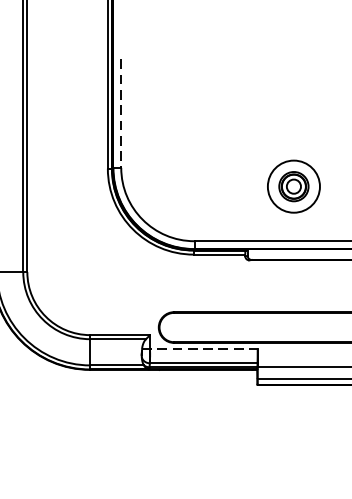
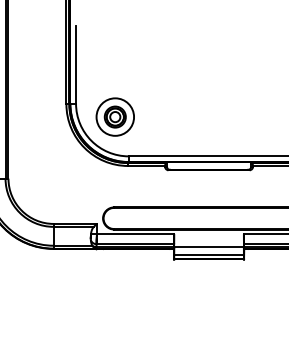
line: (121, 114) -> (76, 65), dashed -> solid
part: (292, 185) -> (114, 116), moved
line: (199, 349) -> (132, 234), dashed -> solid

